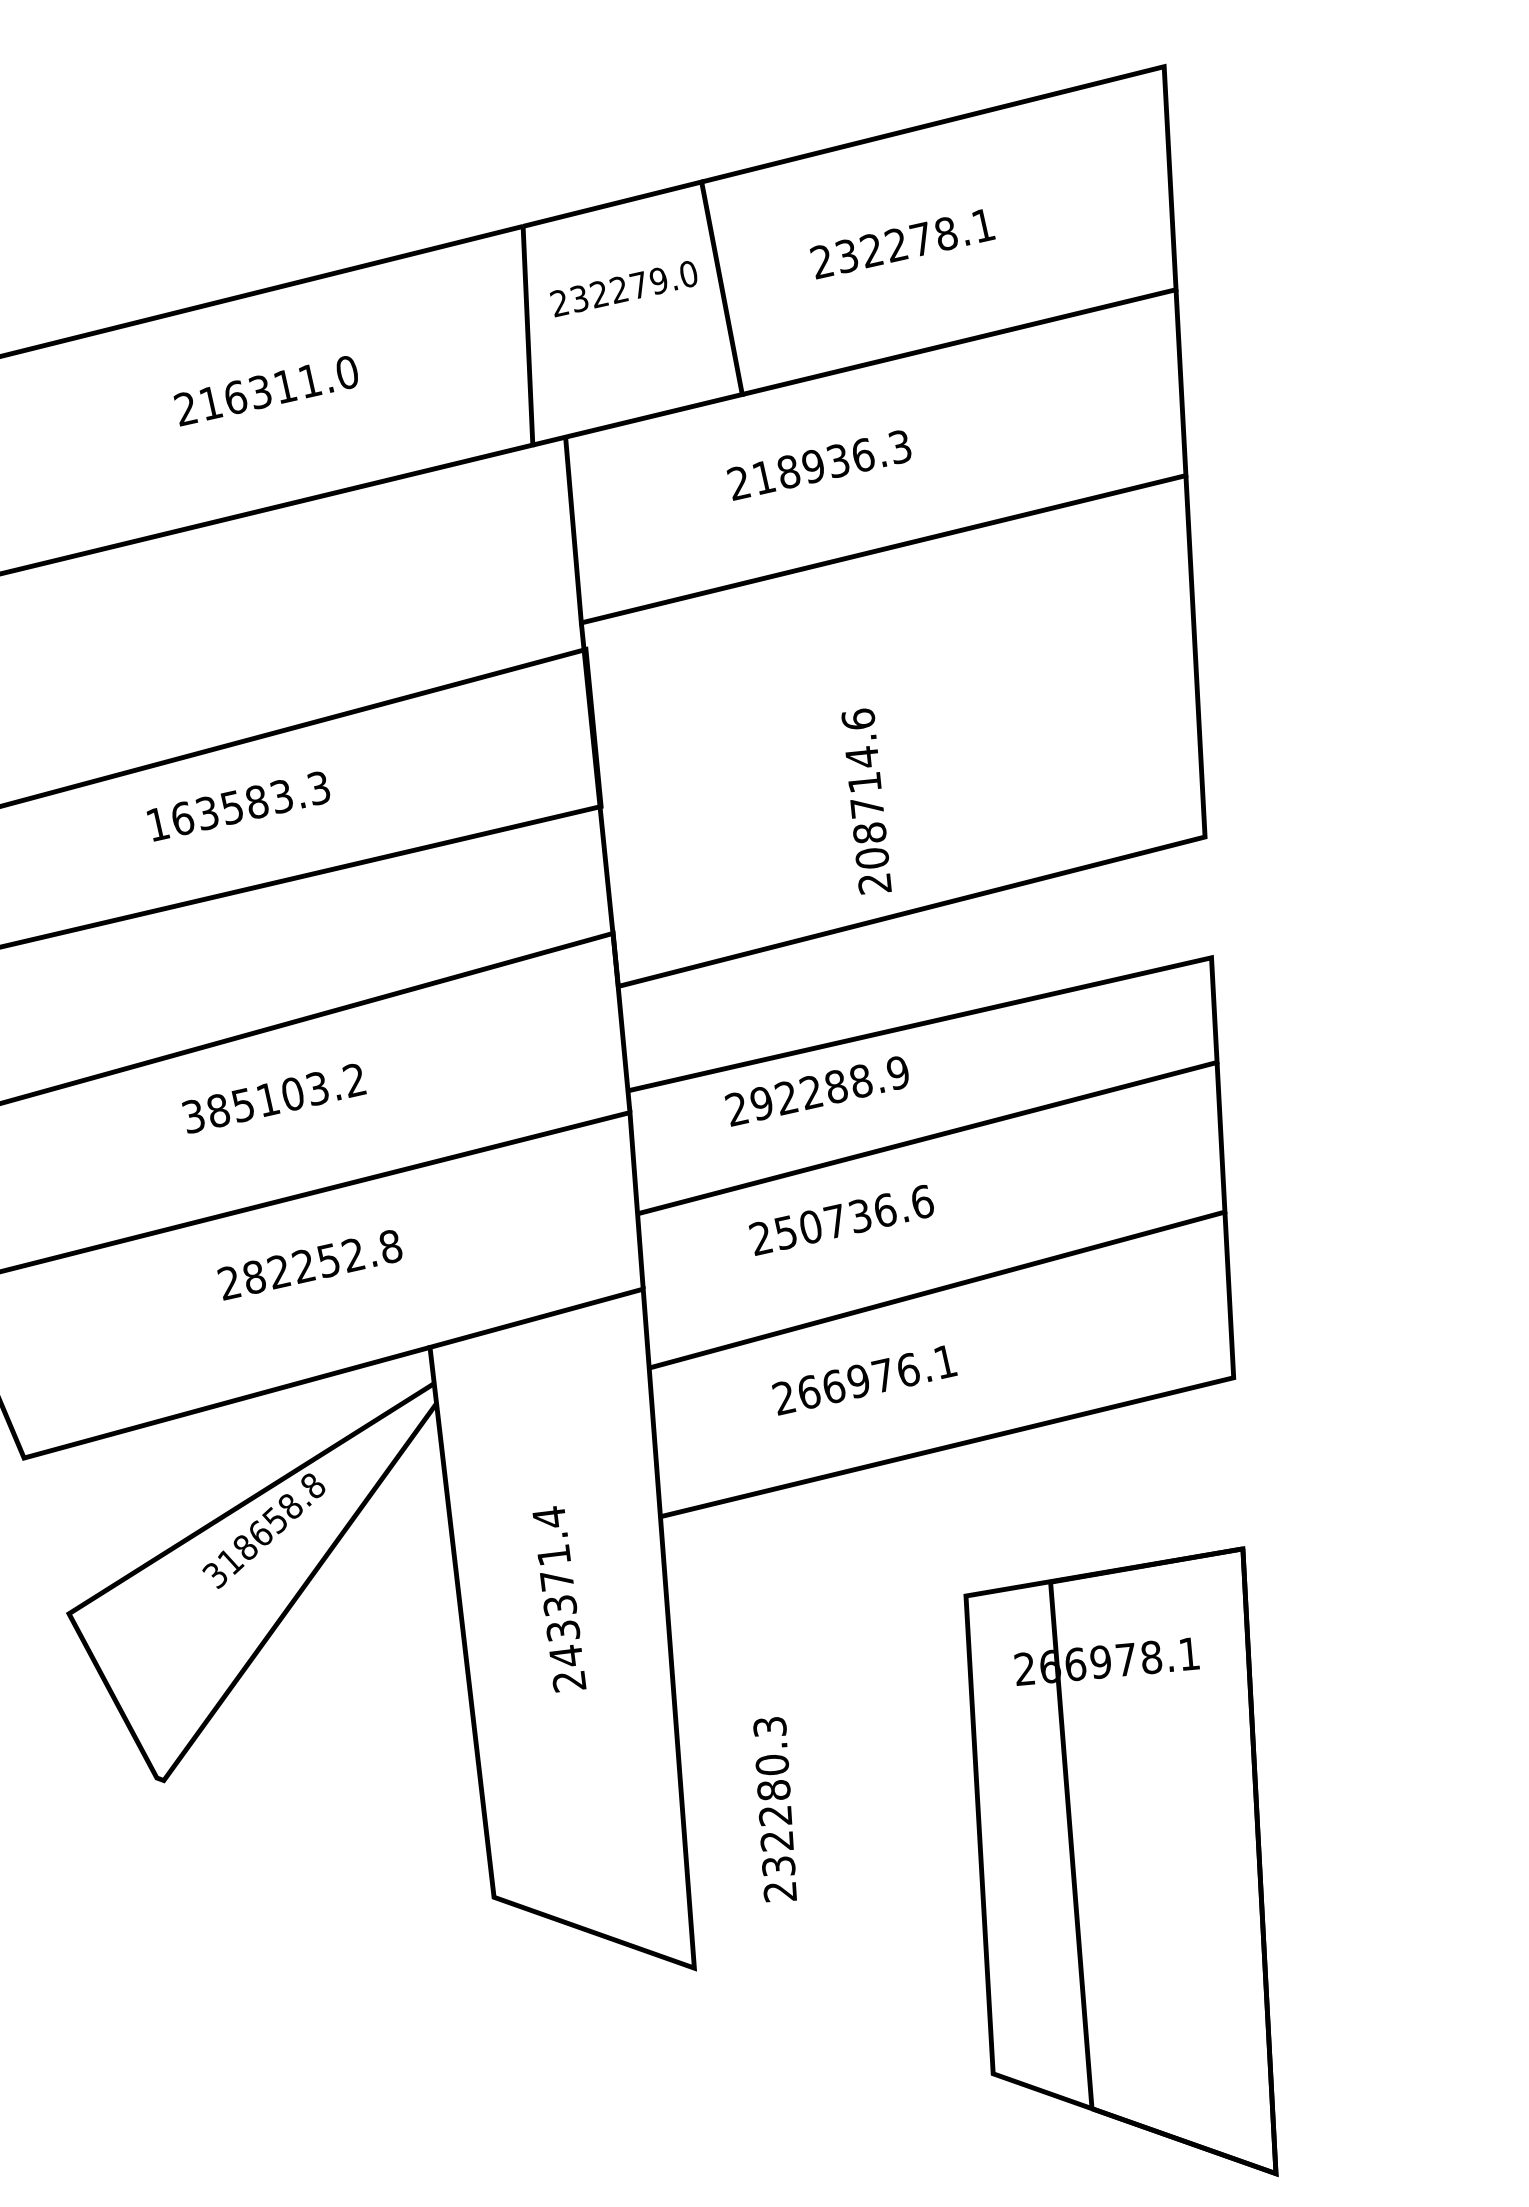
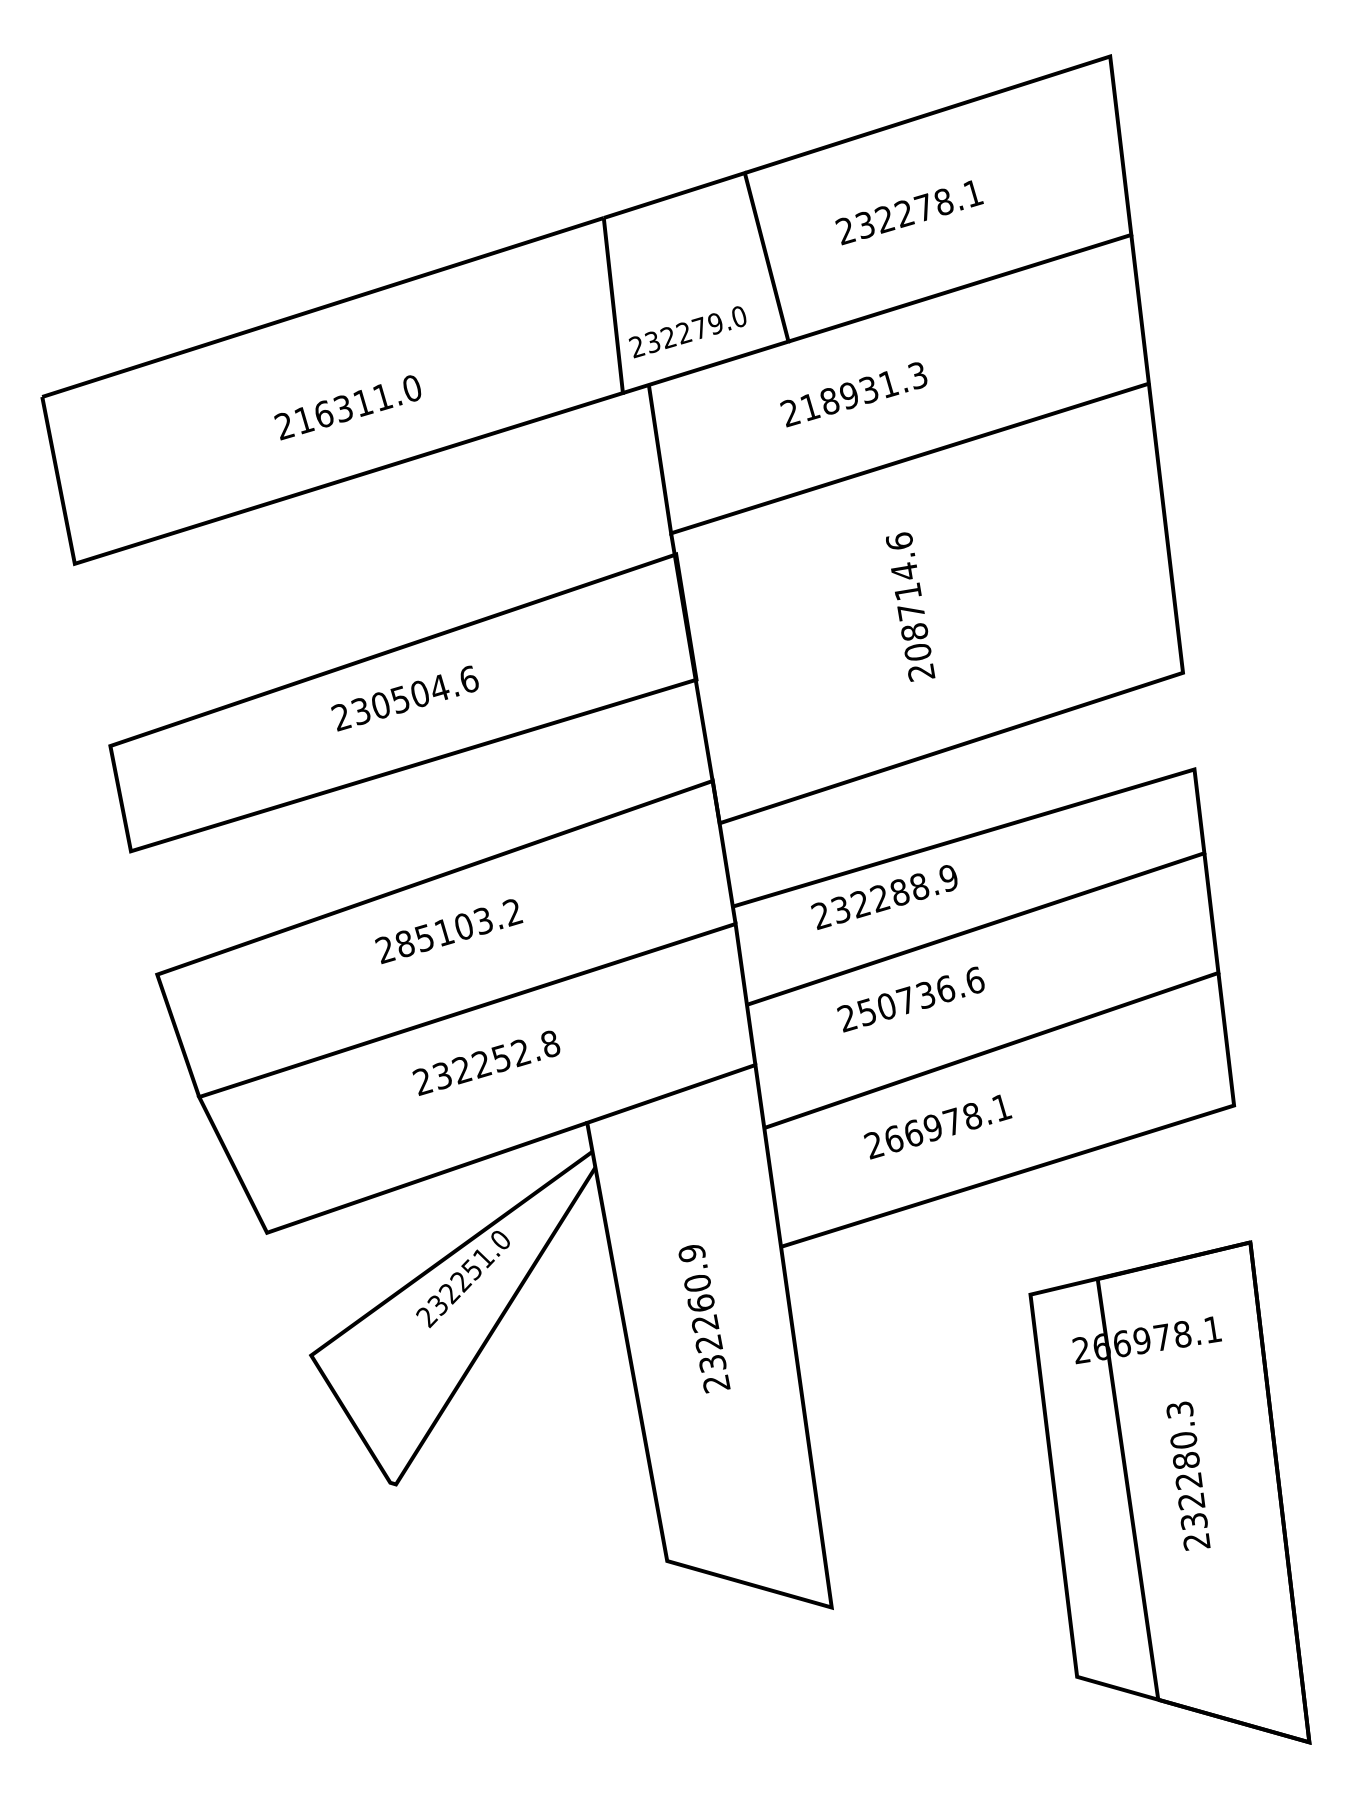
text: (623, 289) -> (687, 332), moved
text: (265, 390) -> (347, 407), moved
text: (864, 455) -> (889, 384), 218936.3 -> 218931.3
text: (866, 801) -> (910, 606), moved
text: (237, 806) -> (404, 698), 163583.3 -> 230504.6
text: (761, 1103) -> (840, 909), 292288.9 -> 232288.9
text: (193, 1117) -> (385, 950), 385103.2 -> 285103.2
text: (254, 1277) -> (442, 1075), 282252.8 -> 232252.8
text: (908, 1369) -> (972, 1115), 266976.1 -> 266978.1
text: (263, 1531) -> (463, 1279), 318658.8 -> 232251.0
text: (558, 1585) -> (702, 1307), 243371.4 -> 232260.9
text: (775, 1808) -> (1188, 1475), moved

